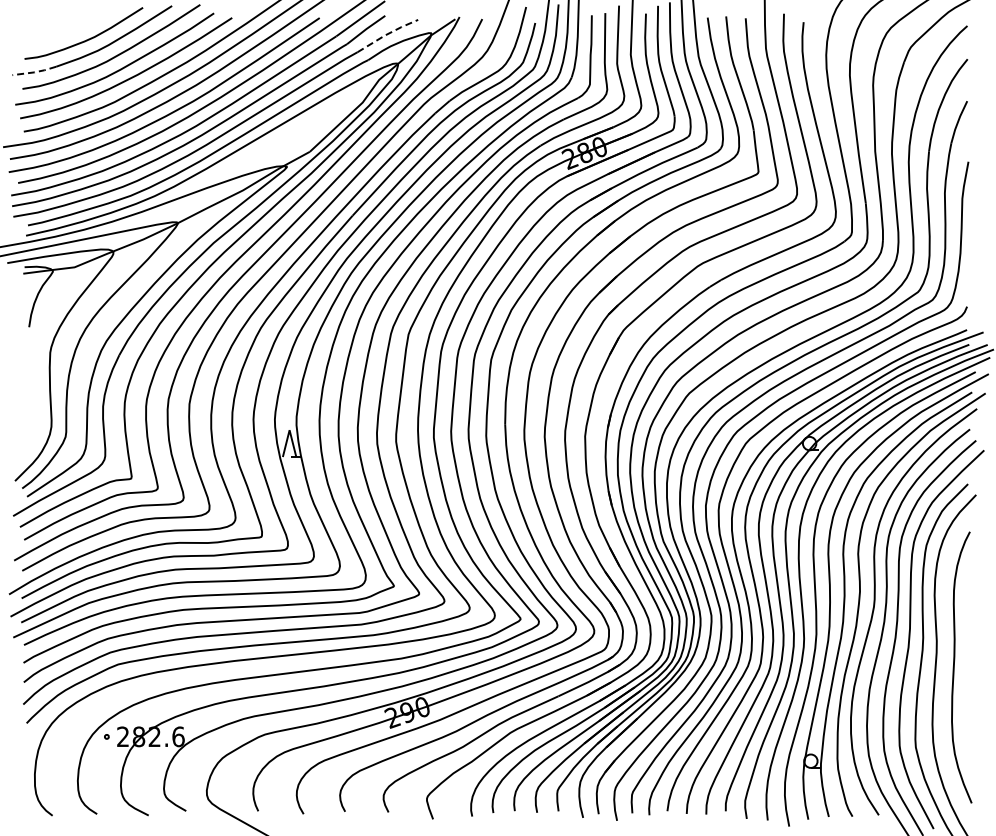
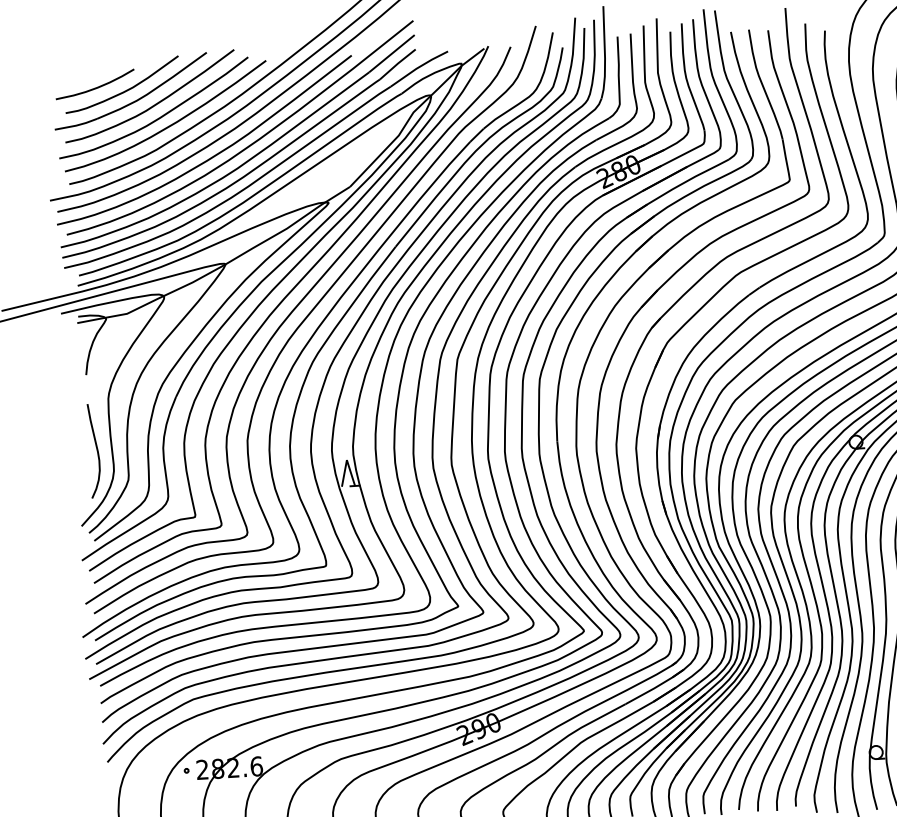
curve: (56, 34) -> (95, 87), added
line: (387, 34) -> (418, 67), dashed -> solid
line: (34, 72) -> (76, 125), dashed -> solid
curve: (34, 403) -> (96, 449), added

